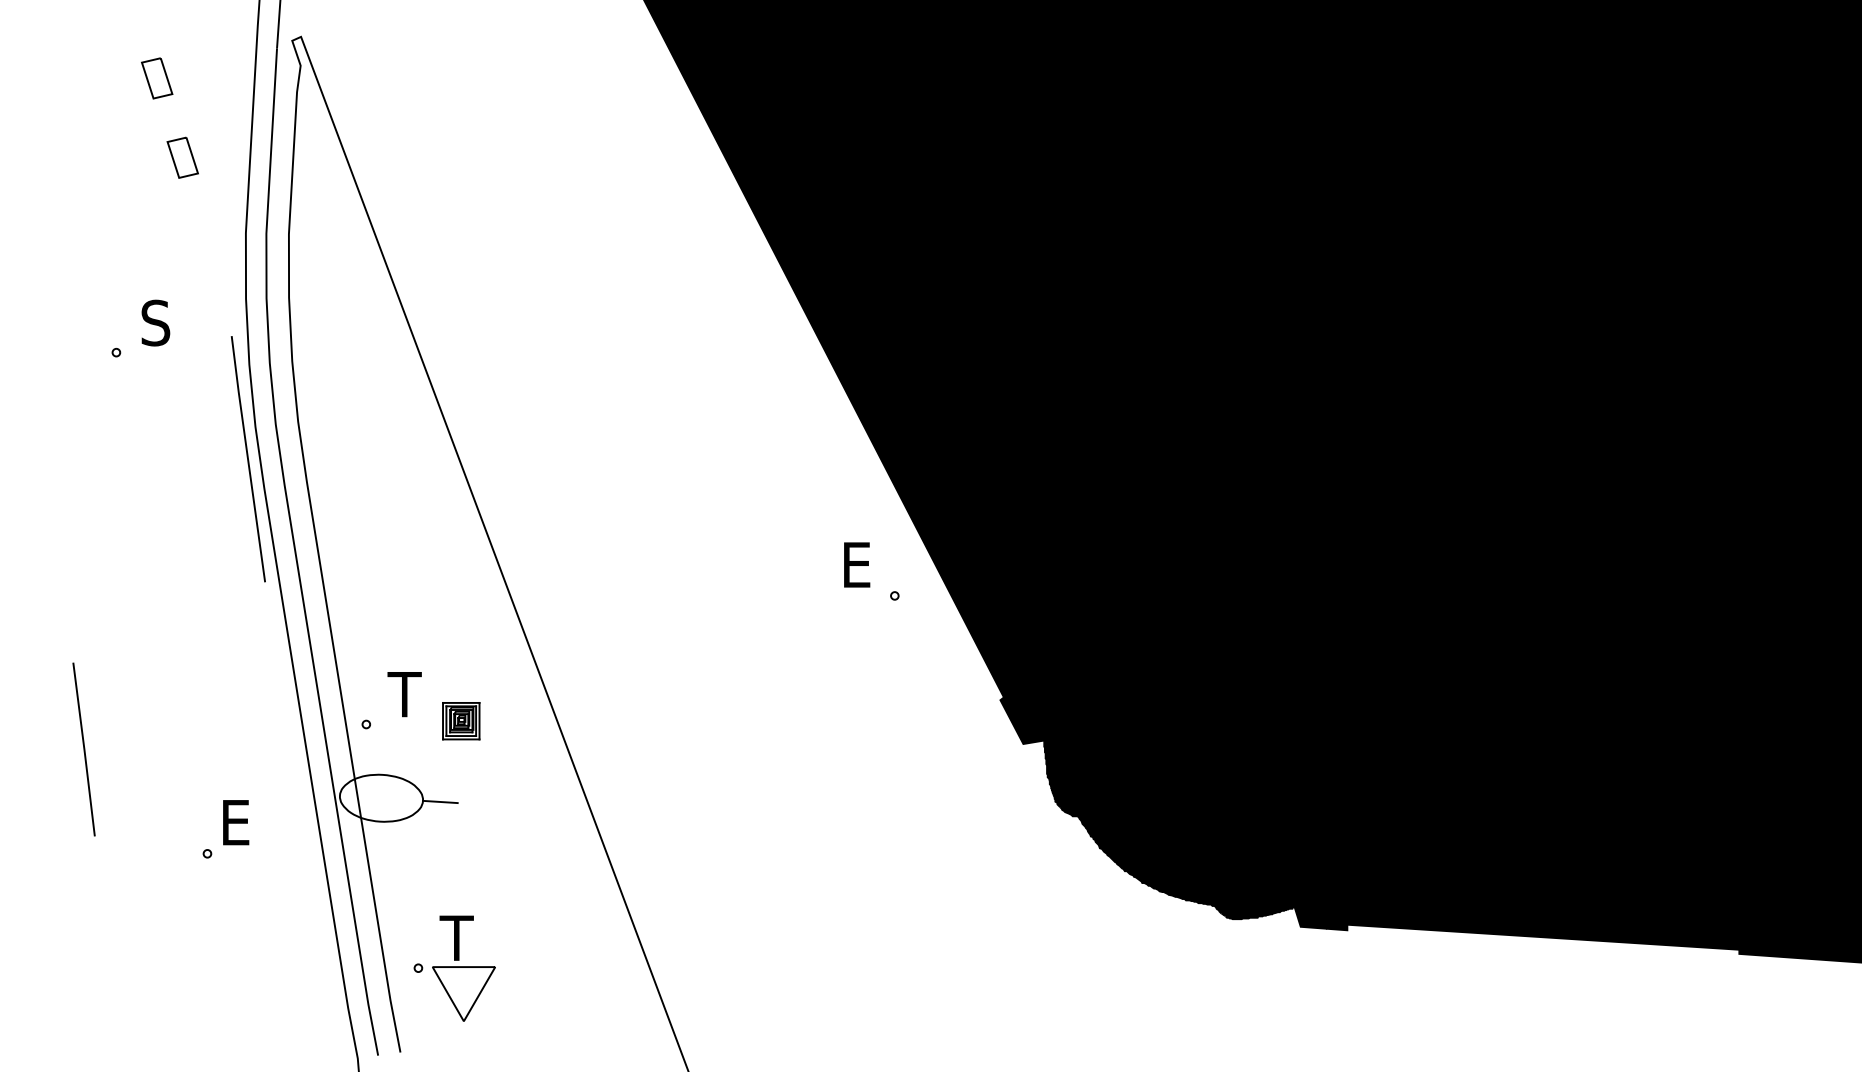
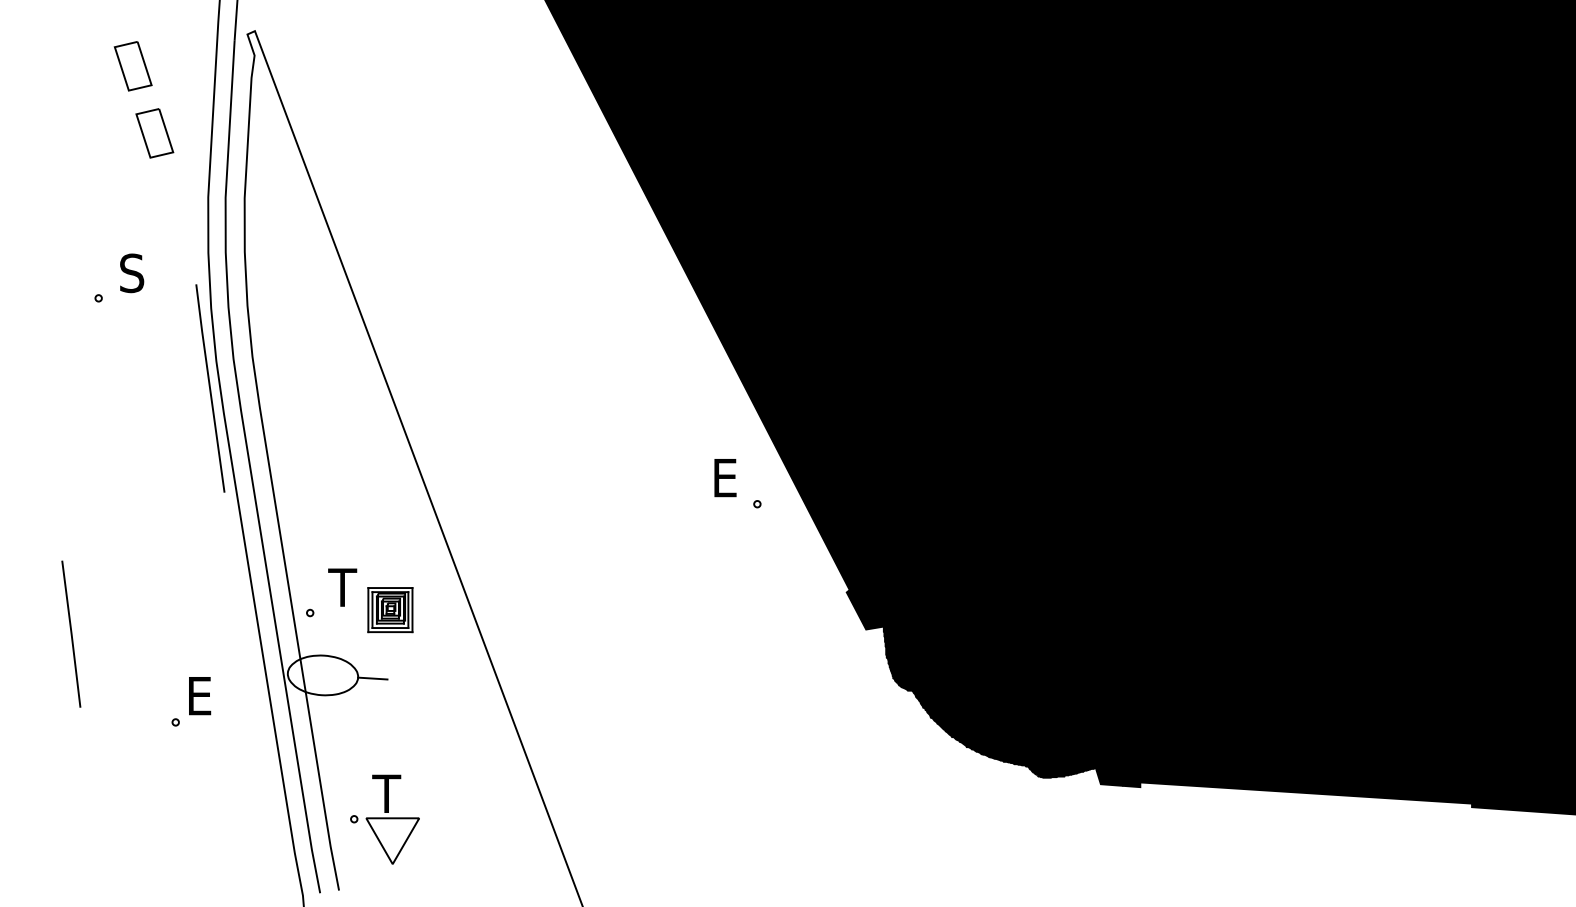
part: (156, 78) -> (132, 66), size x1.43
part: (182, 157) -> (154, 133), size x1.43
part: (461, 721) -> (390, 610), size x1.43

